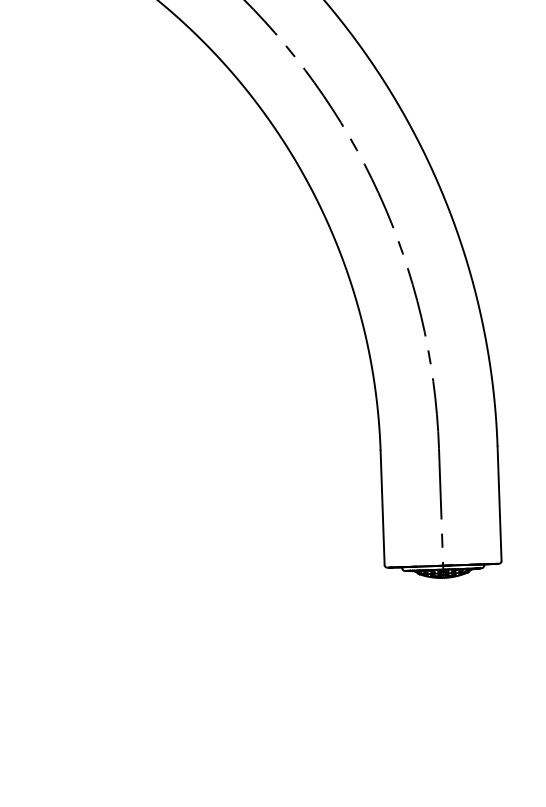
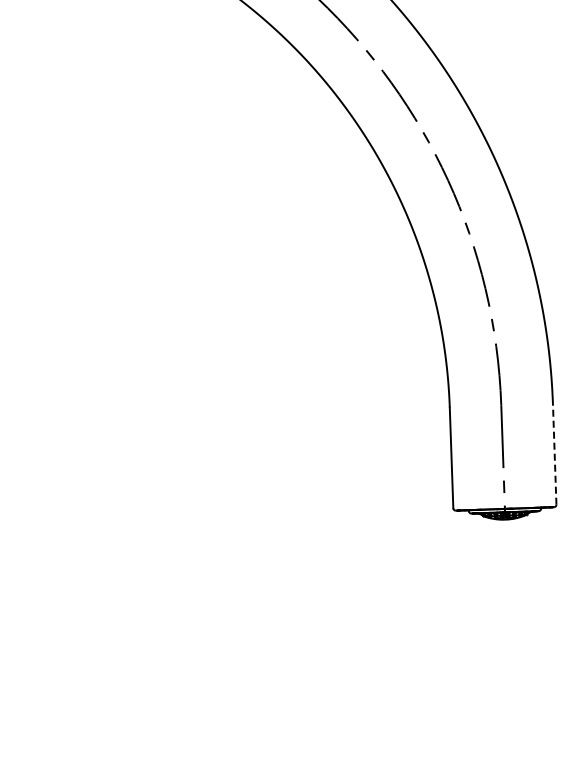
line: (499, 502) -> (554, 453), solid -> dashed

